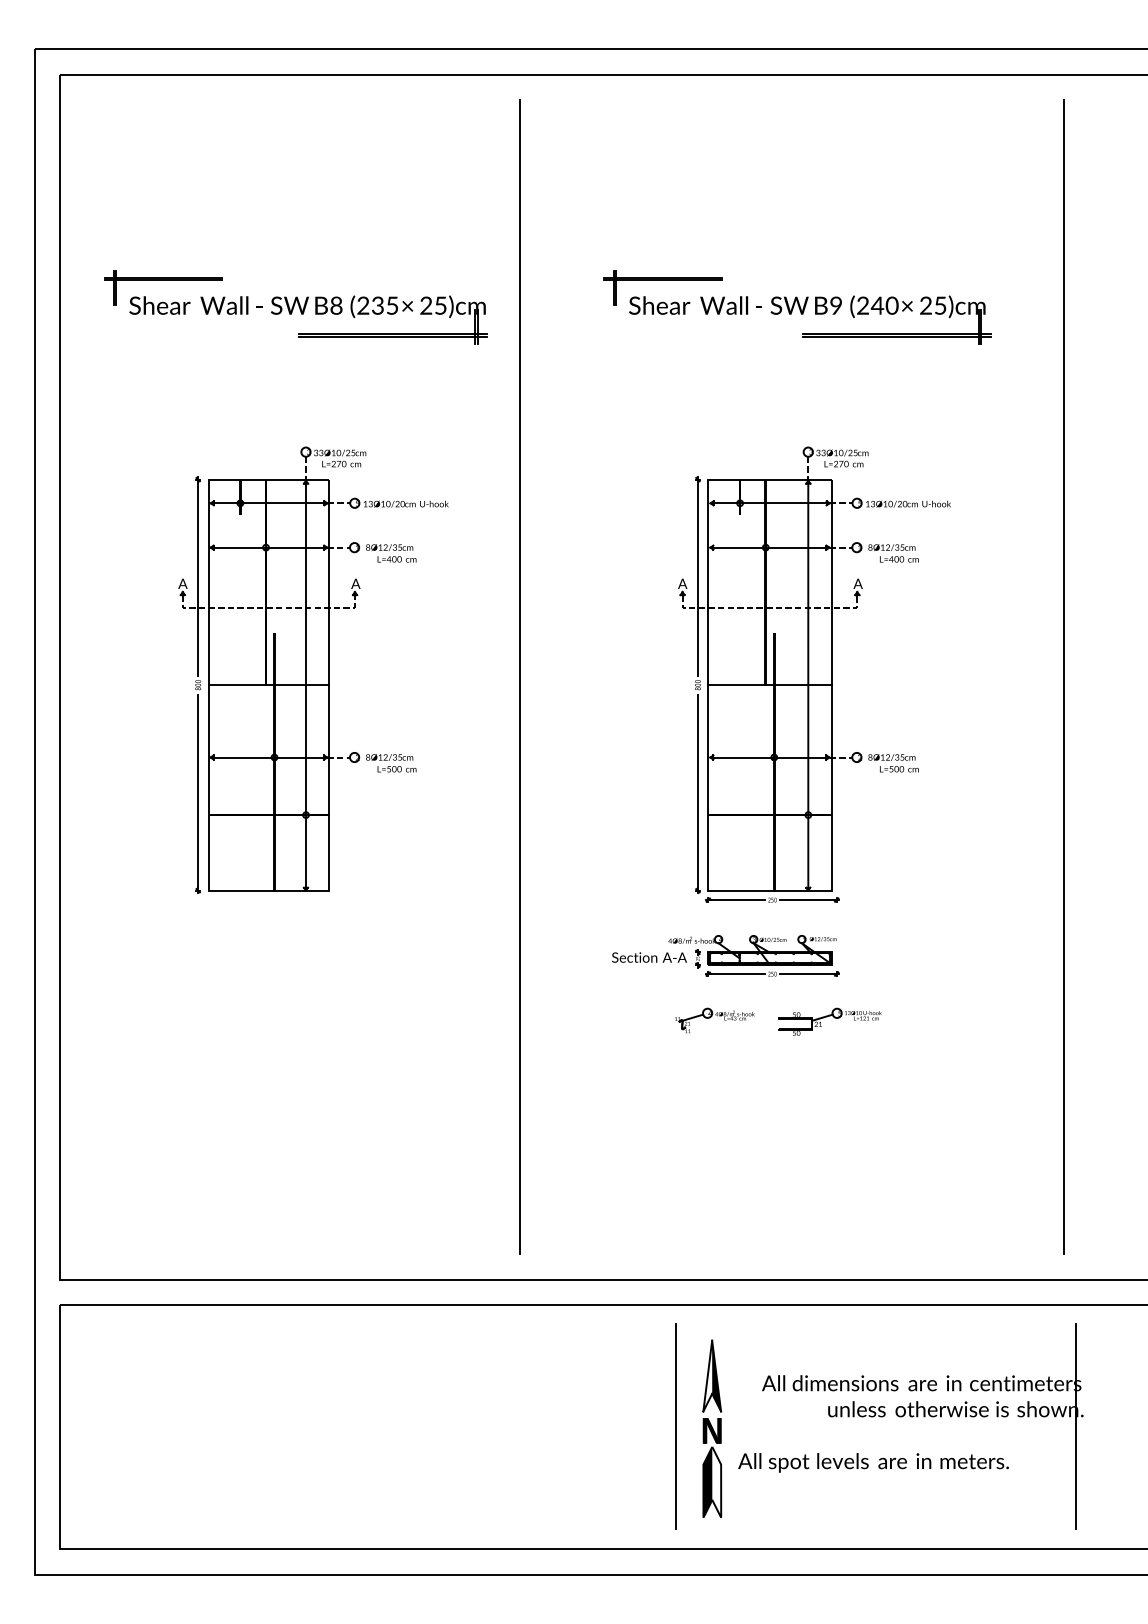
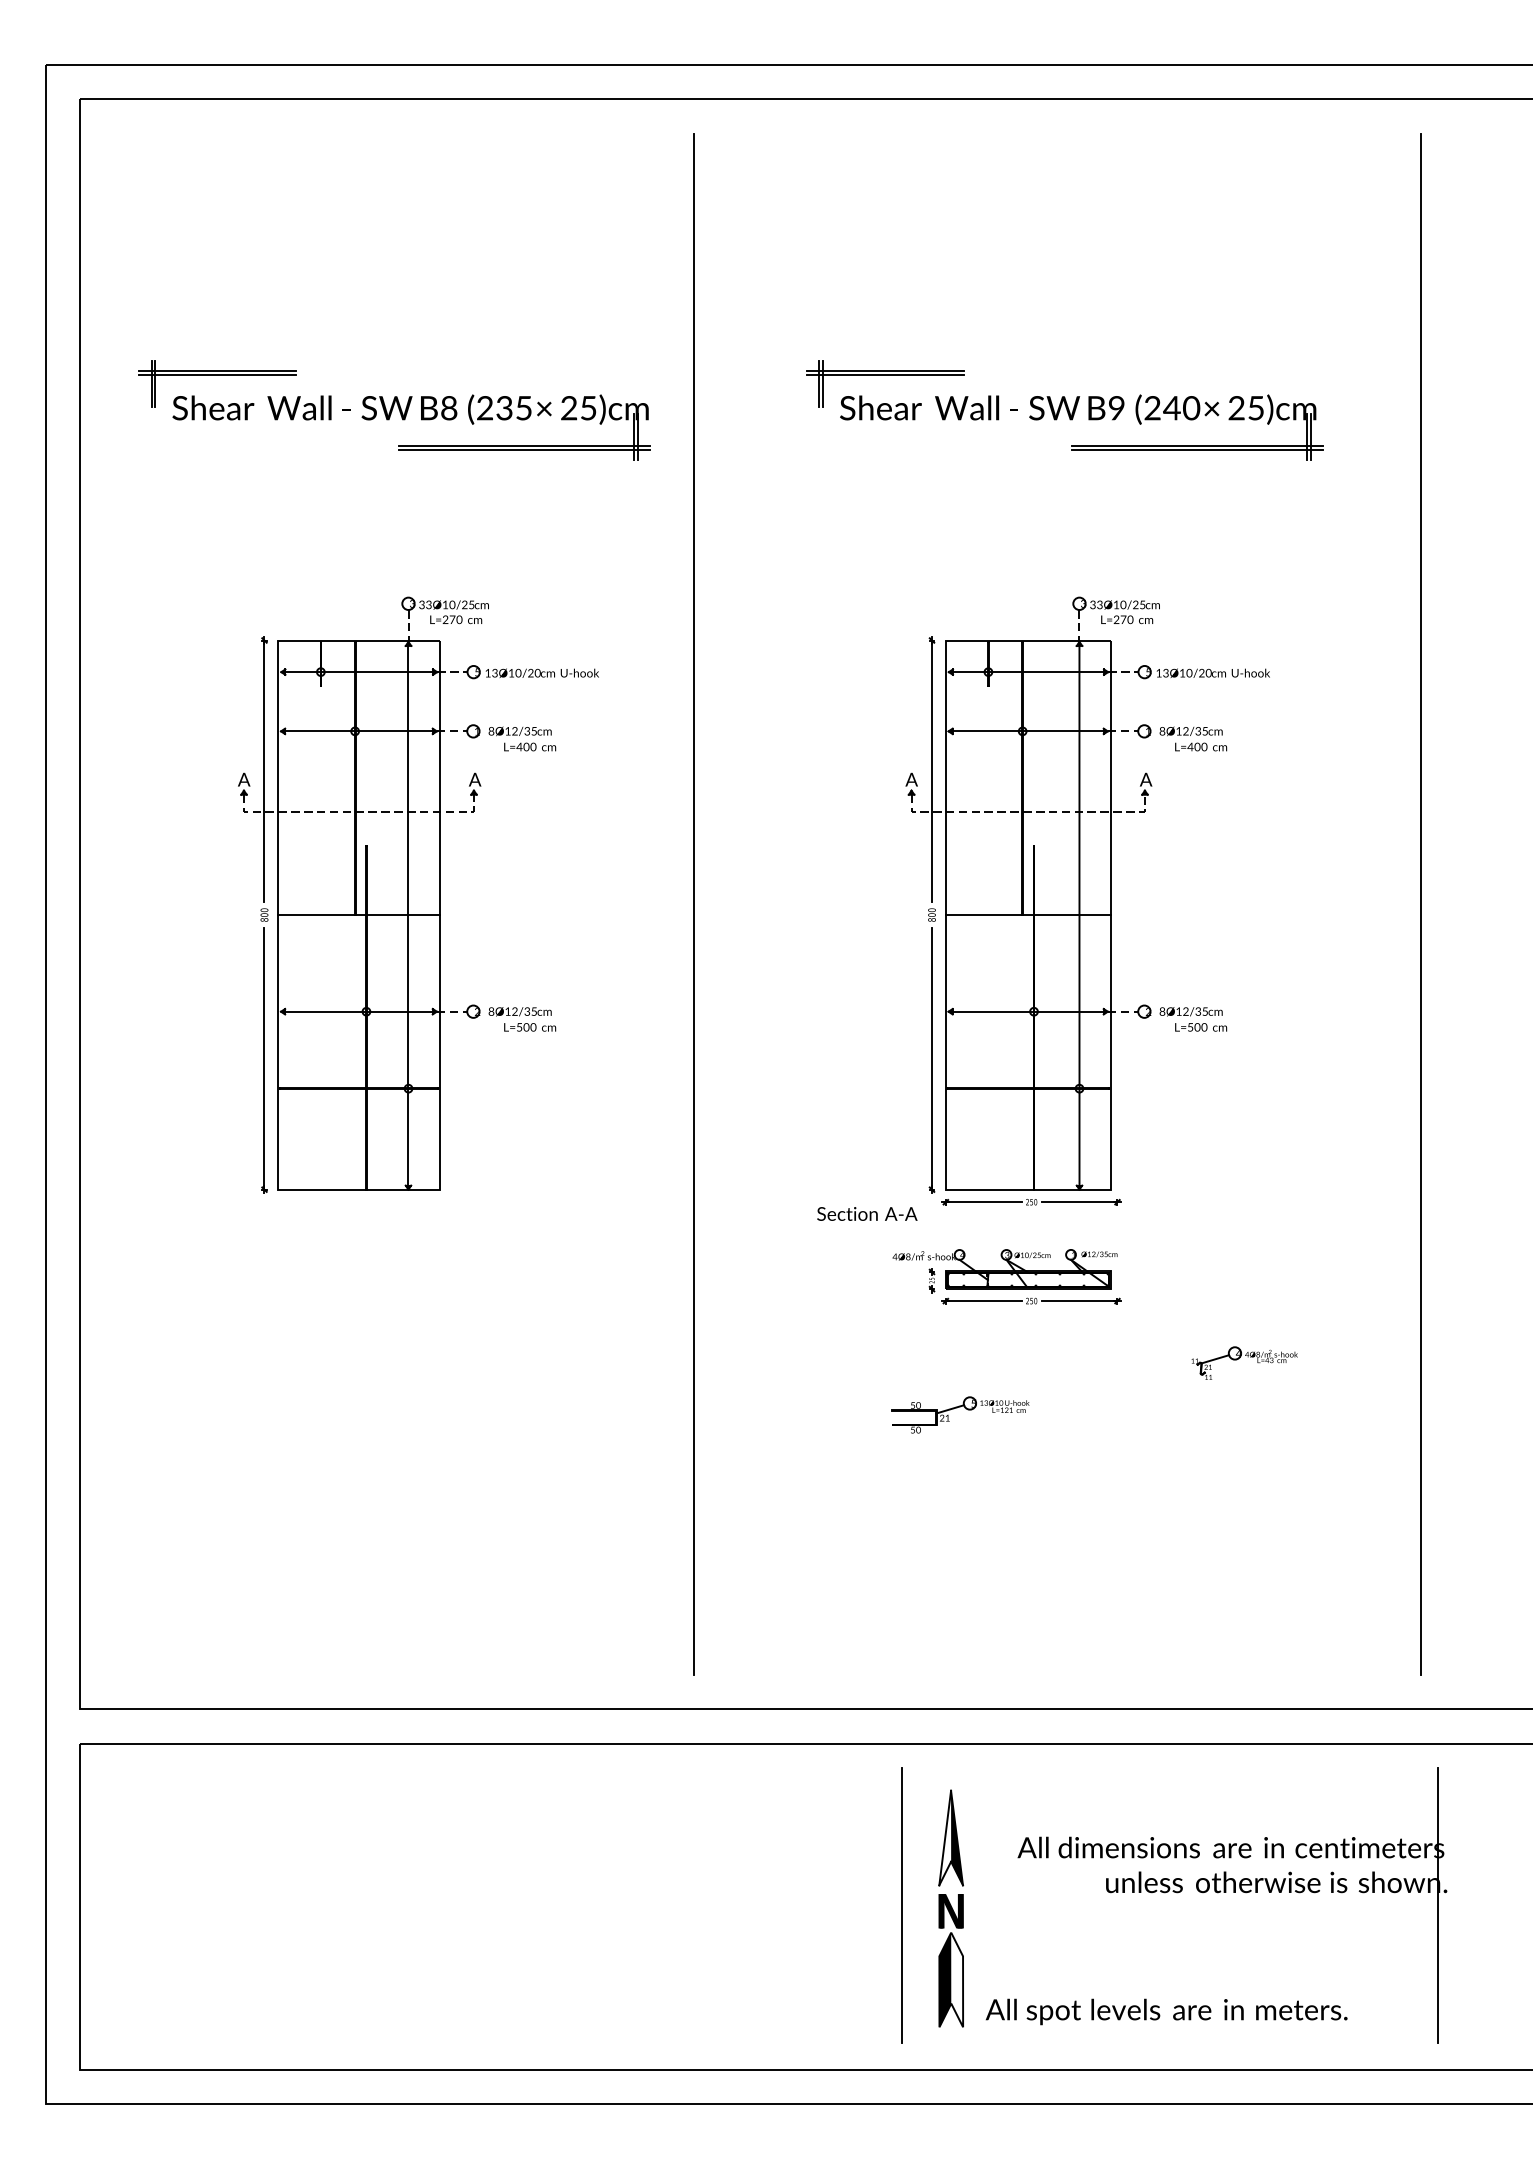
text: (649, 957) -> (867, 1213), moved
part: (711, 1016) -> (1240, 1357), moved
part: (827, 1017) -> (957, 1408), moved
text: (873, 1462) -> (1166, 2011), moved

